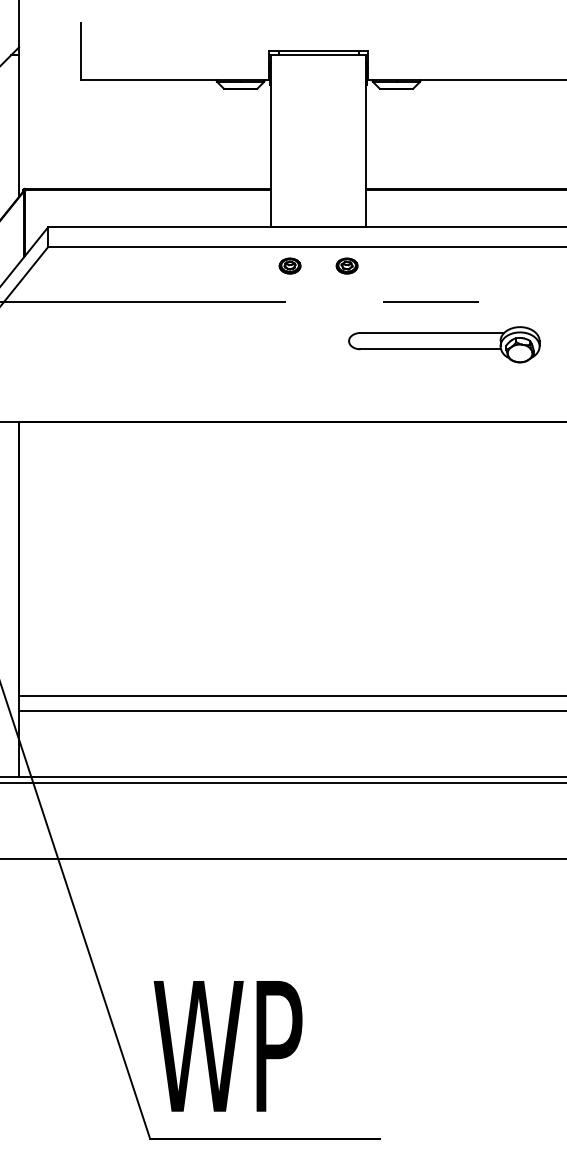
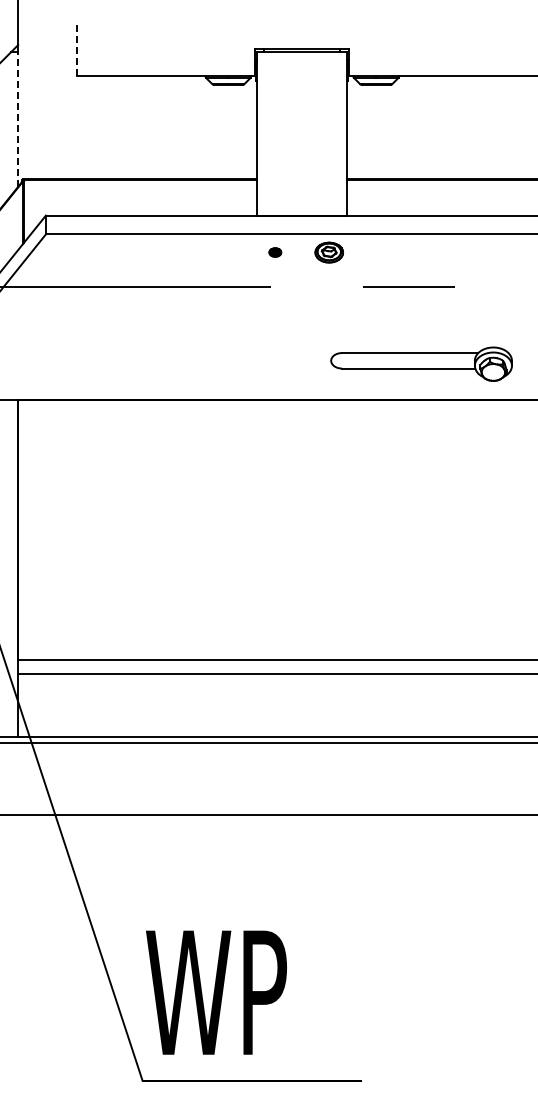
line: (80, 50) -> (76, 48), solid -> dashed
line: (19, 125) -> (18, 119), solid -> dashed
part: (290, 265) -> (275, 252), size x0.6
part: (347, 265) -> (329, 252), size x1.4
part: (444, 344) -> (421, 363), moved

